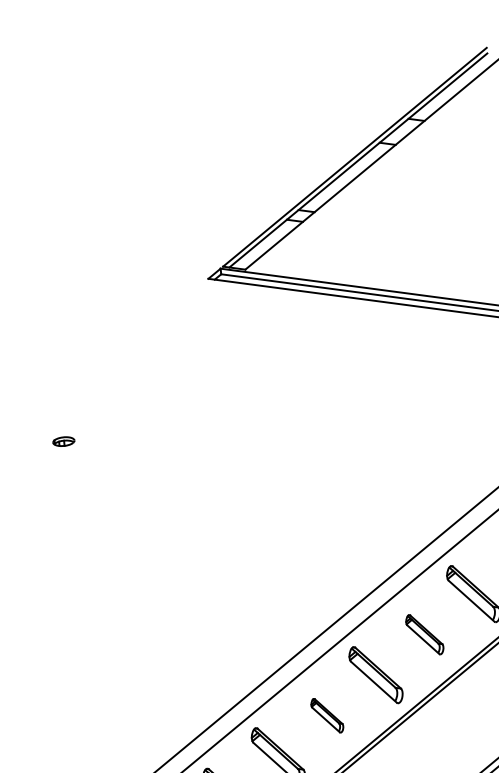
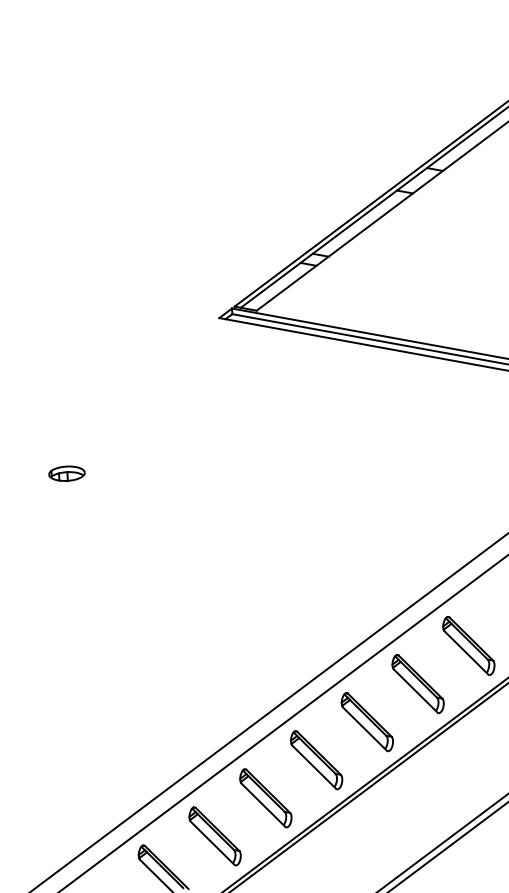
part: (63, 441) -> (66, 473), size x1.67
part: (424, 635) -> (417, 684), size x1.43
part: (327, 715) -> (316, 760), size x1.67

